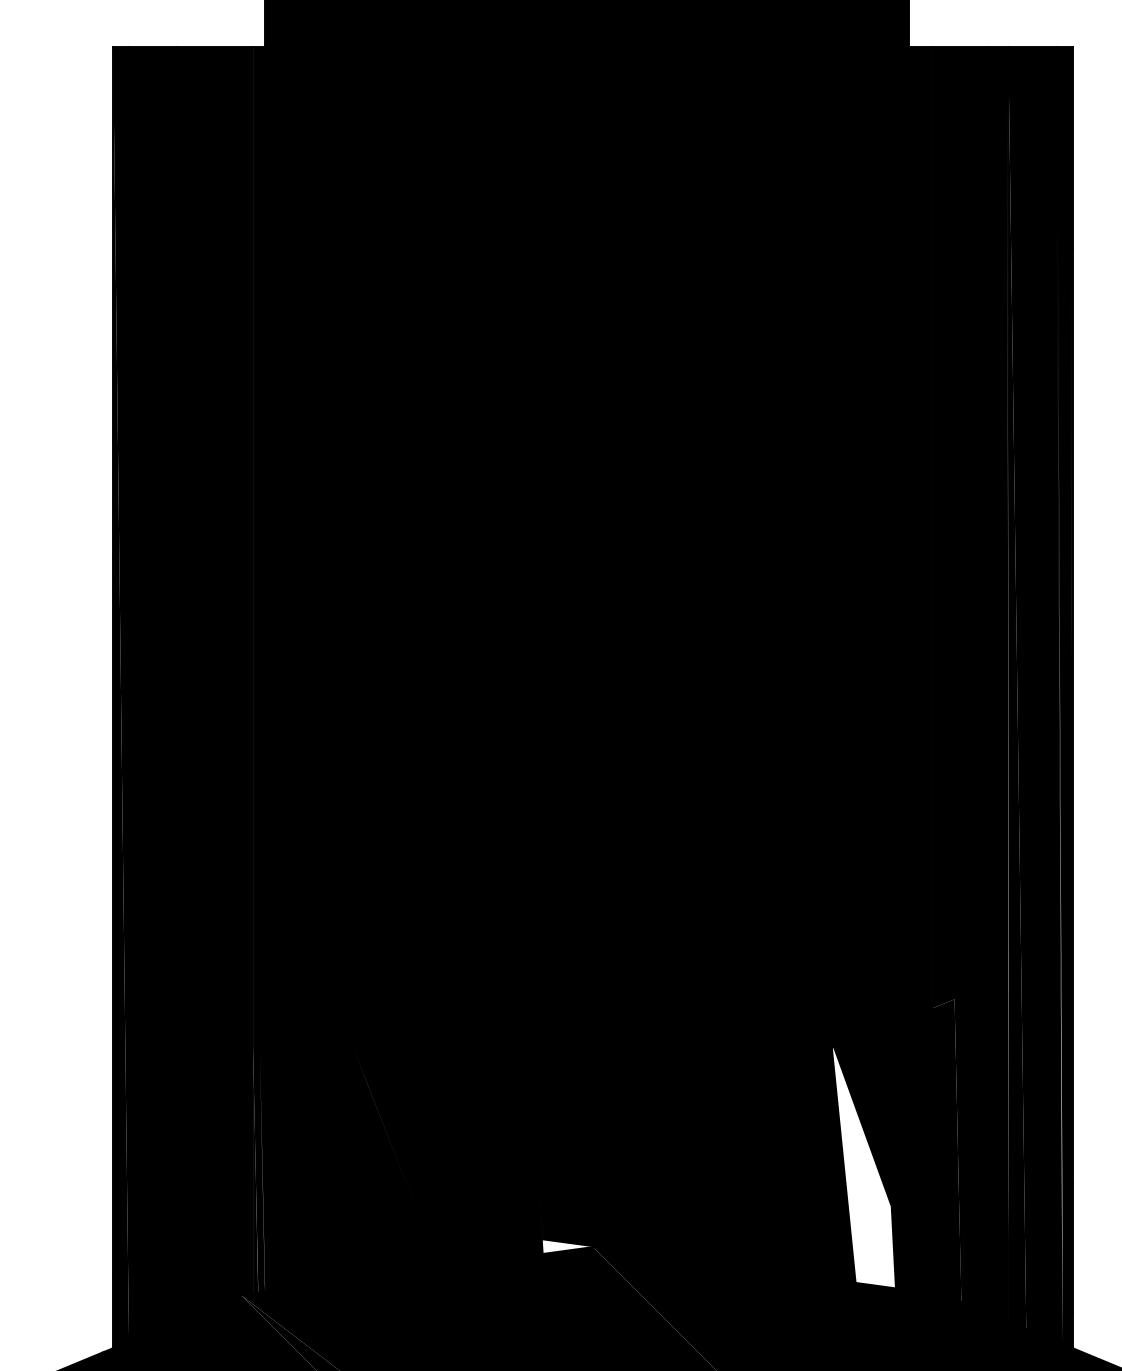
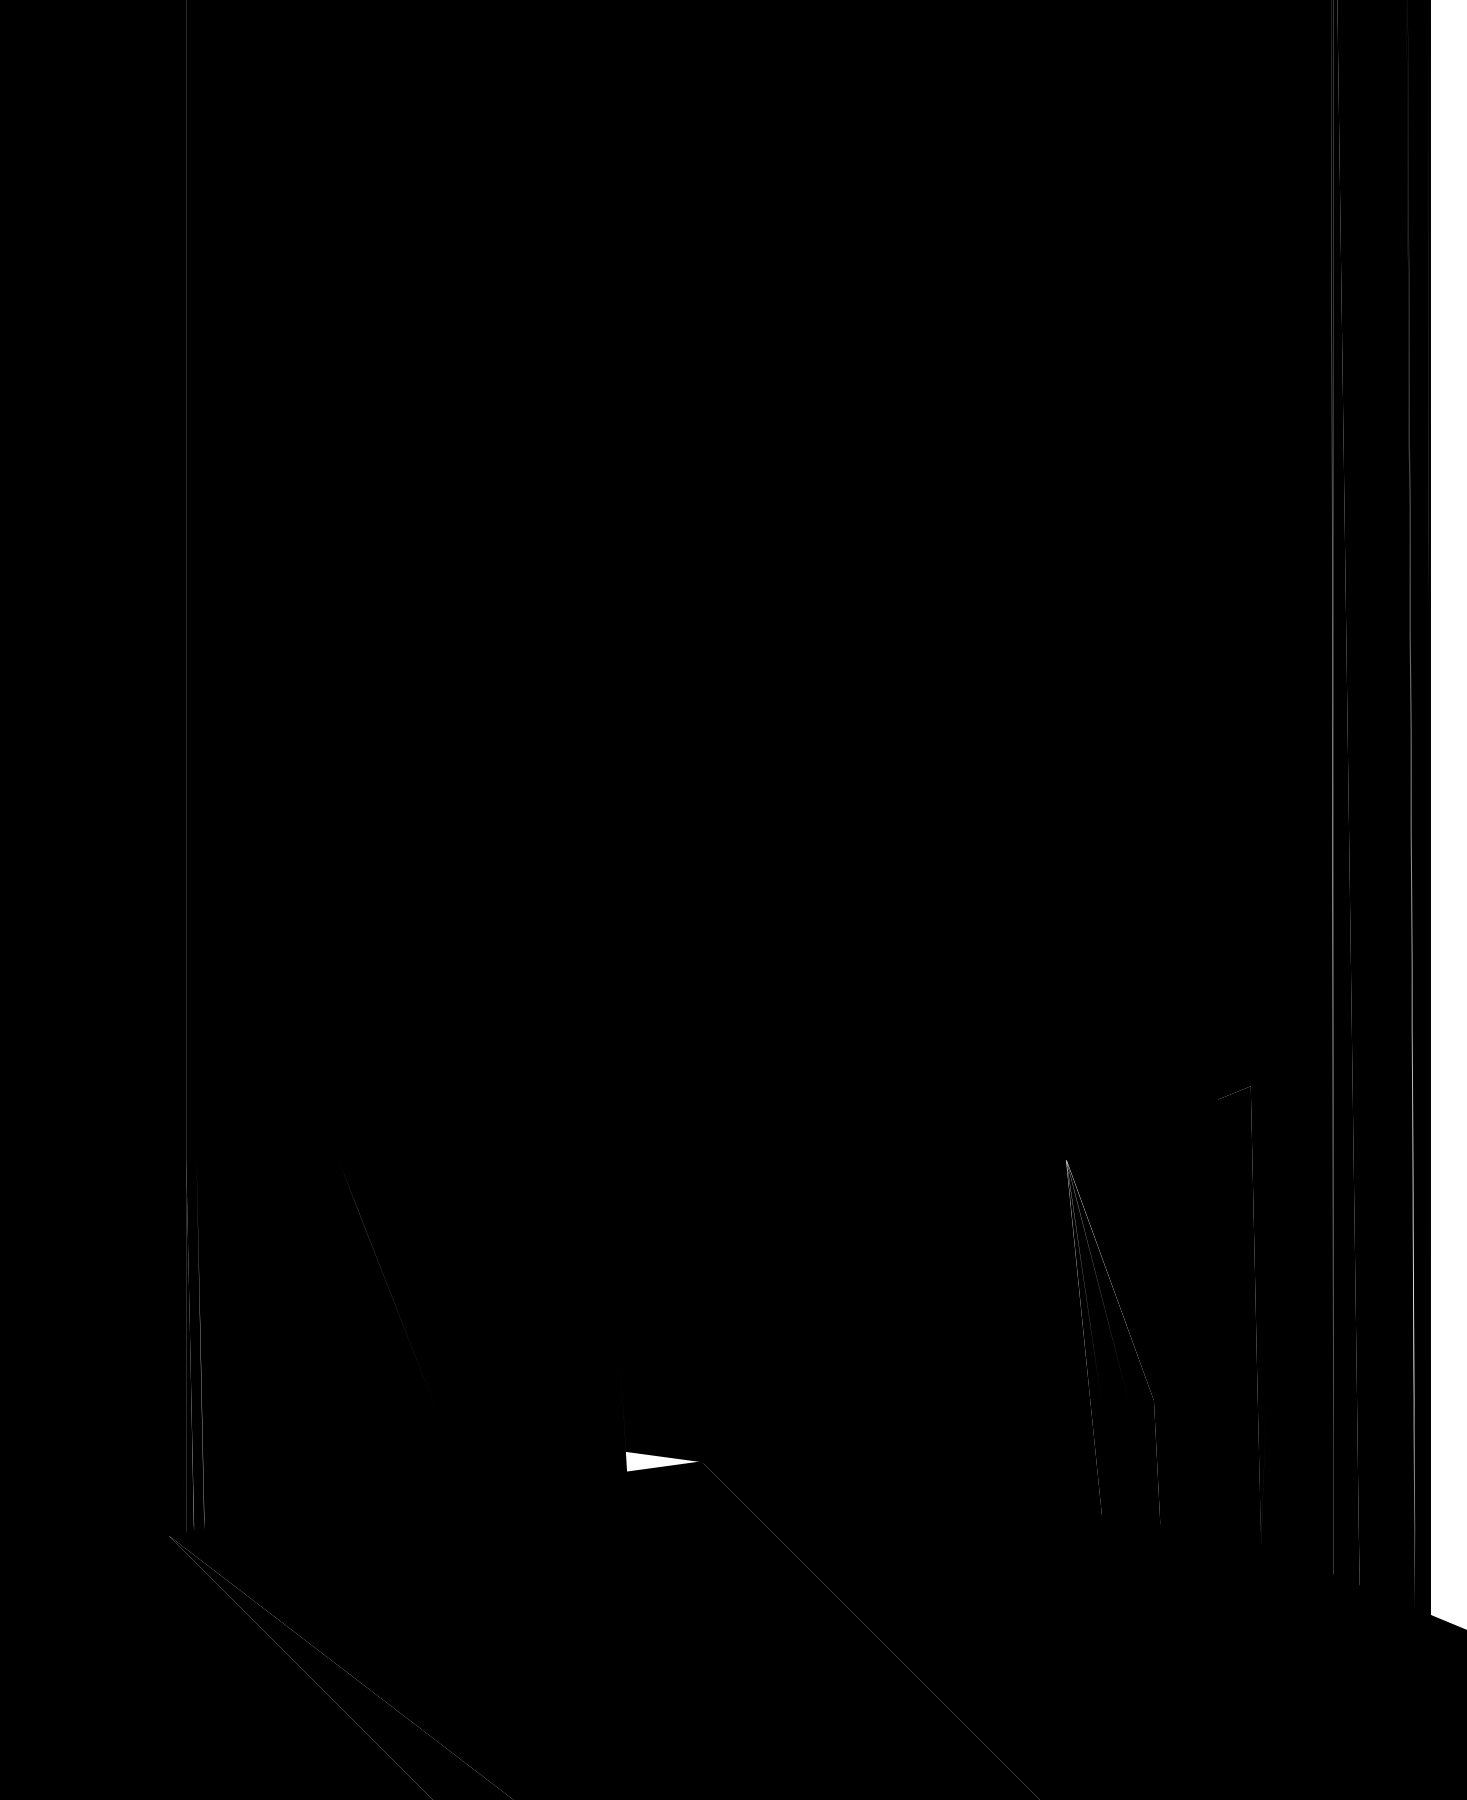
fill: (863, 1168) -> (1112, 1342), added

